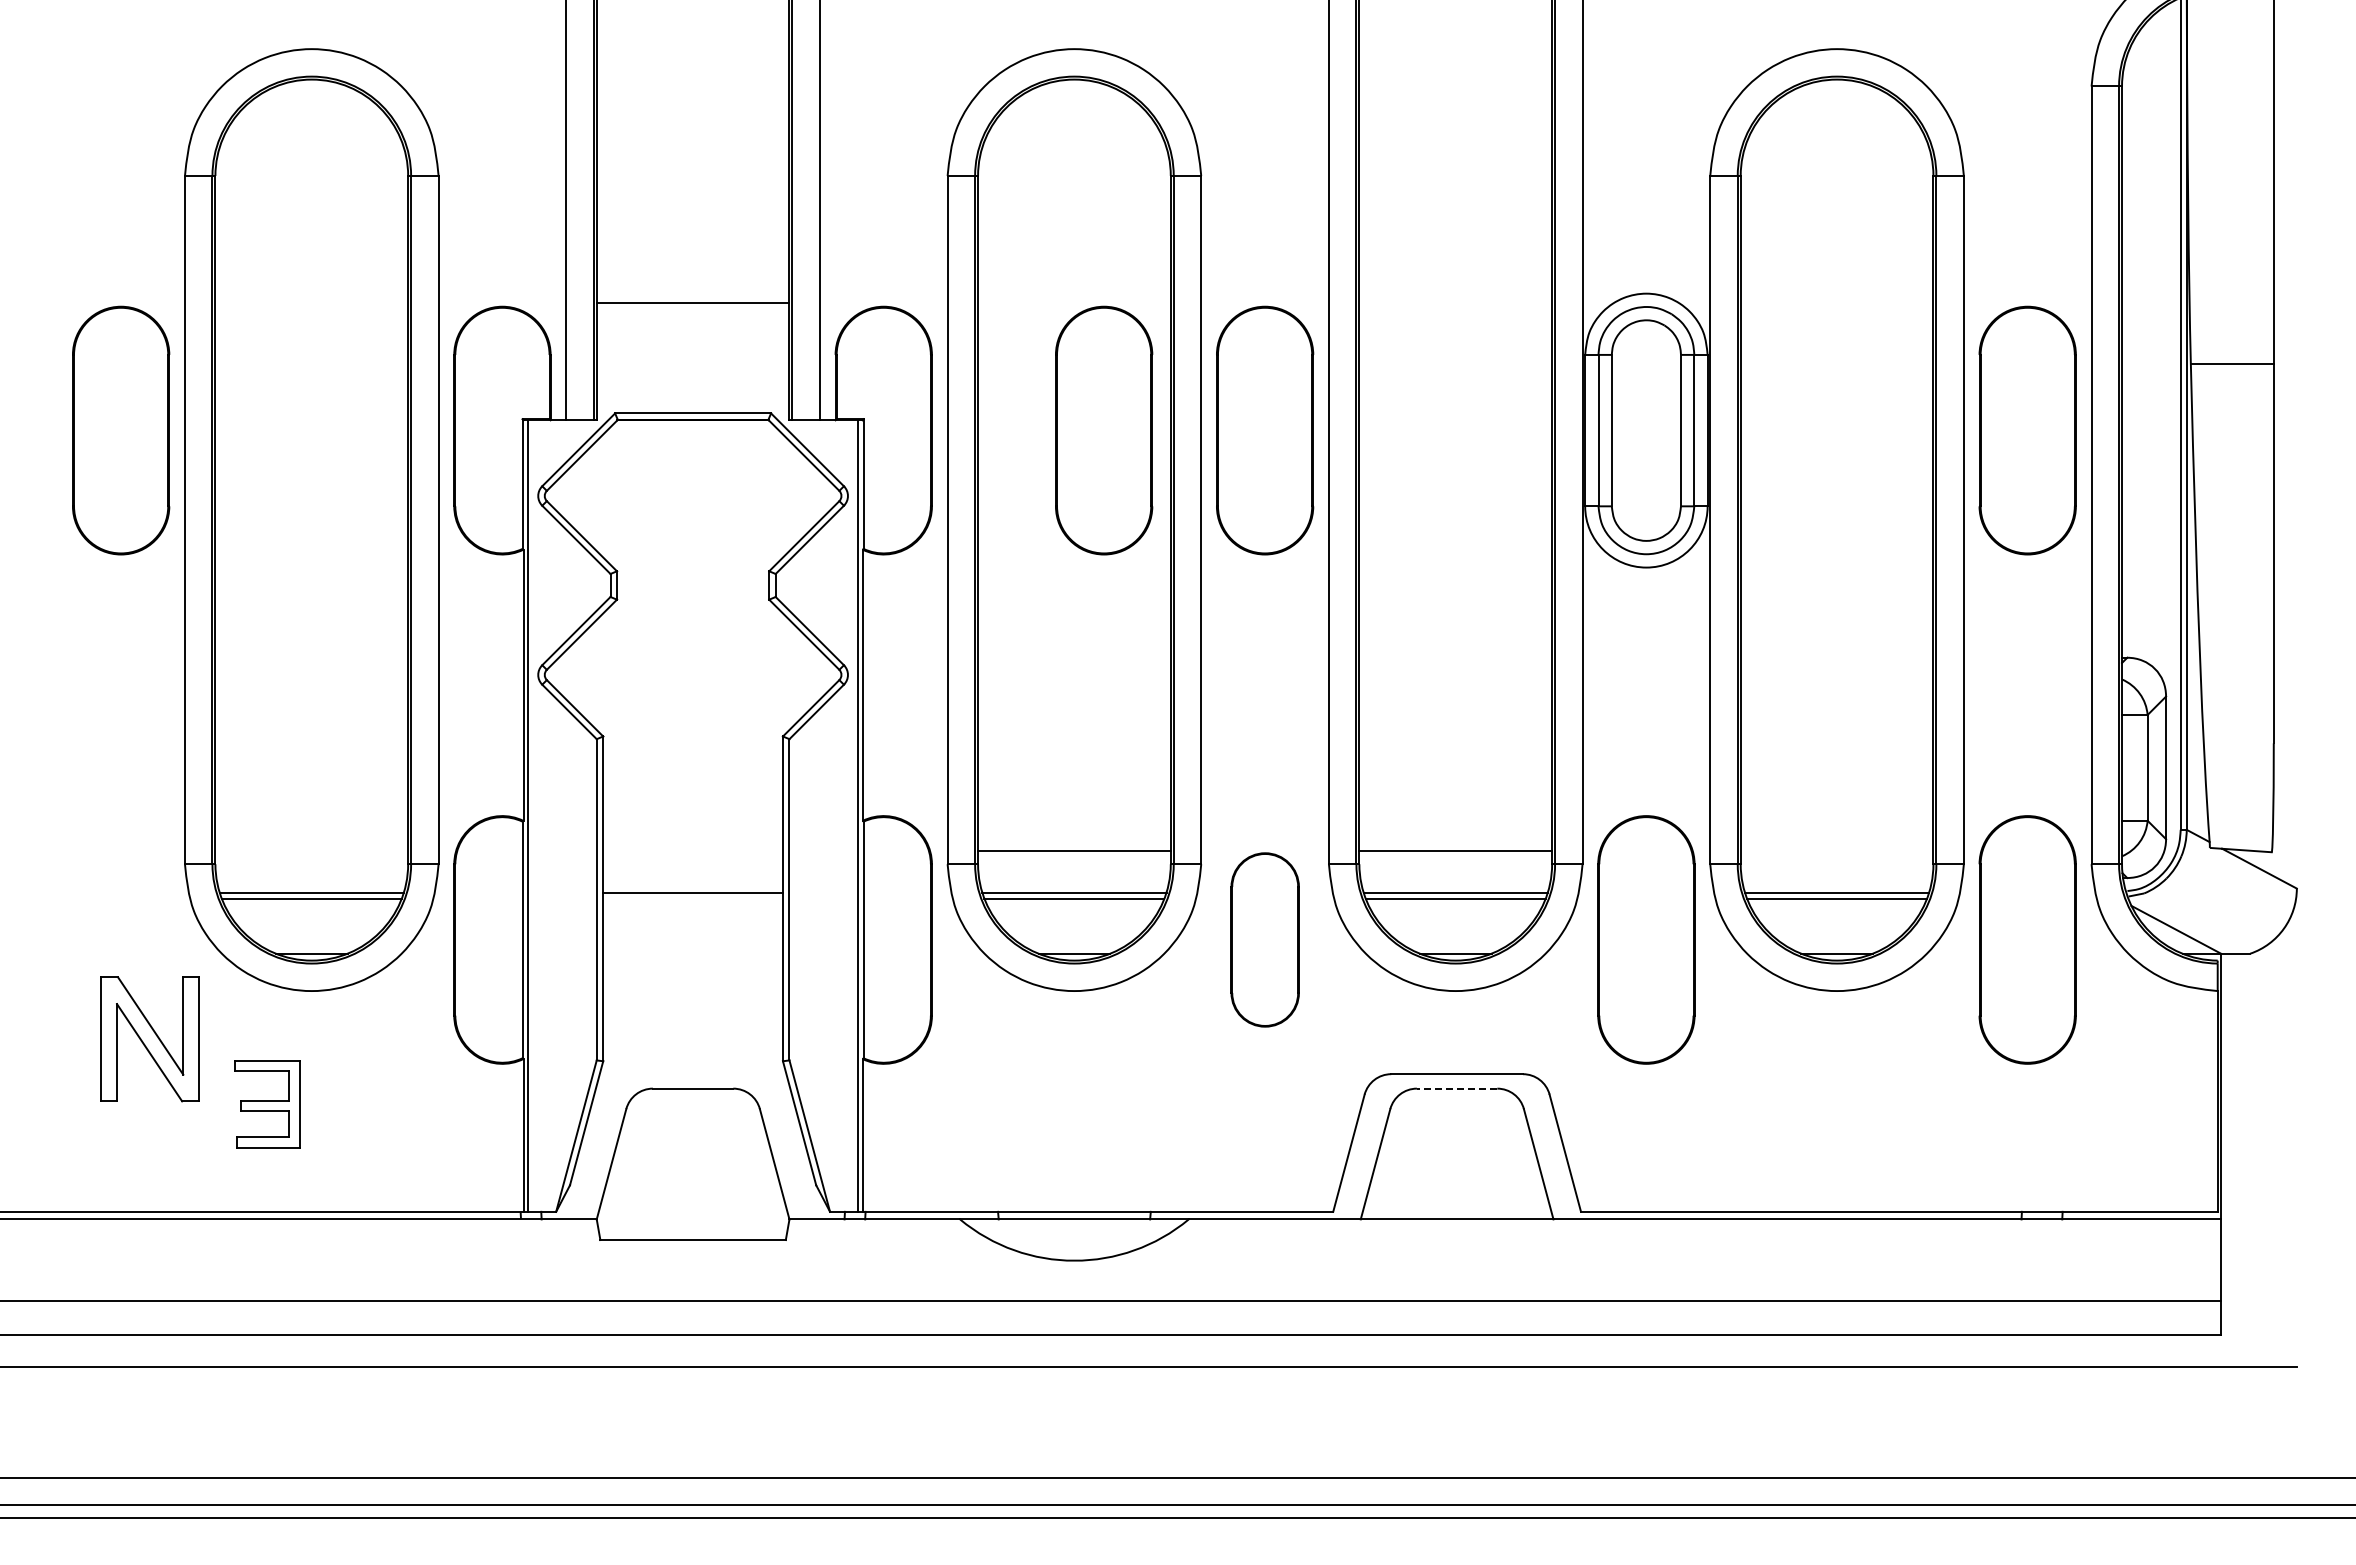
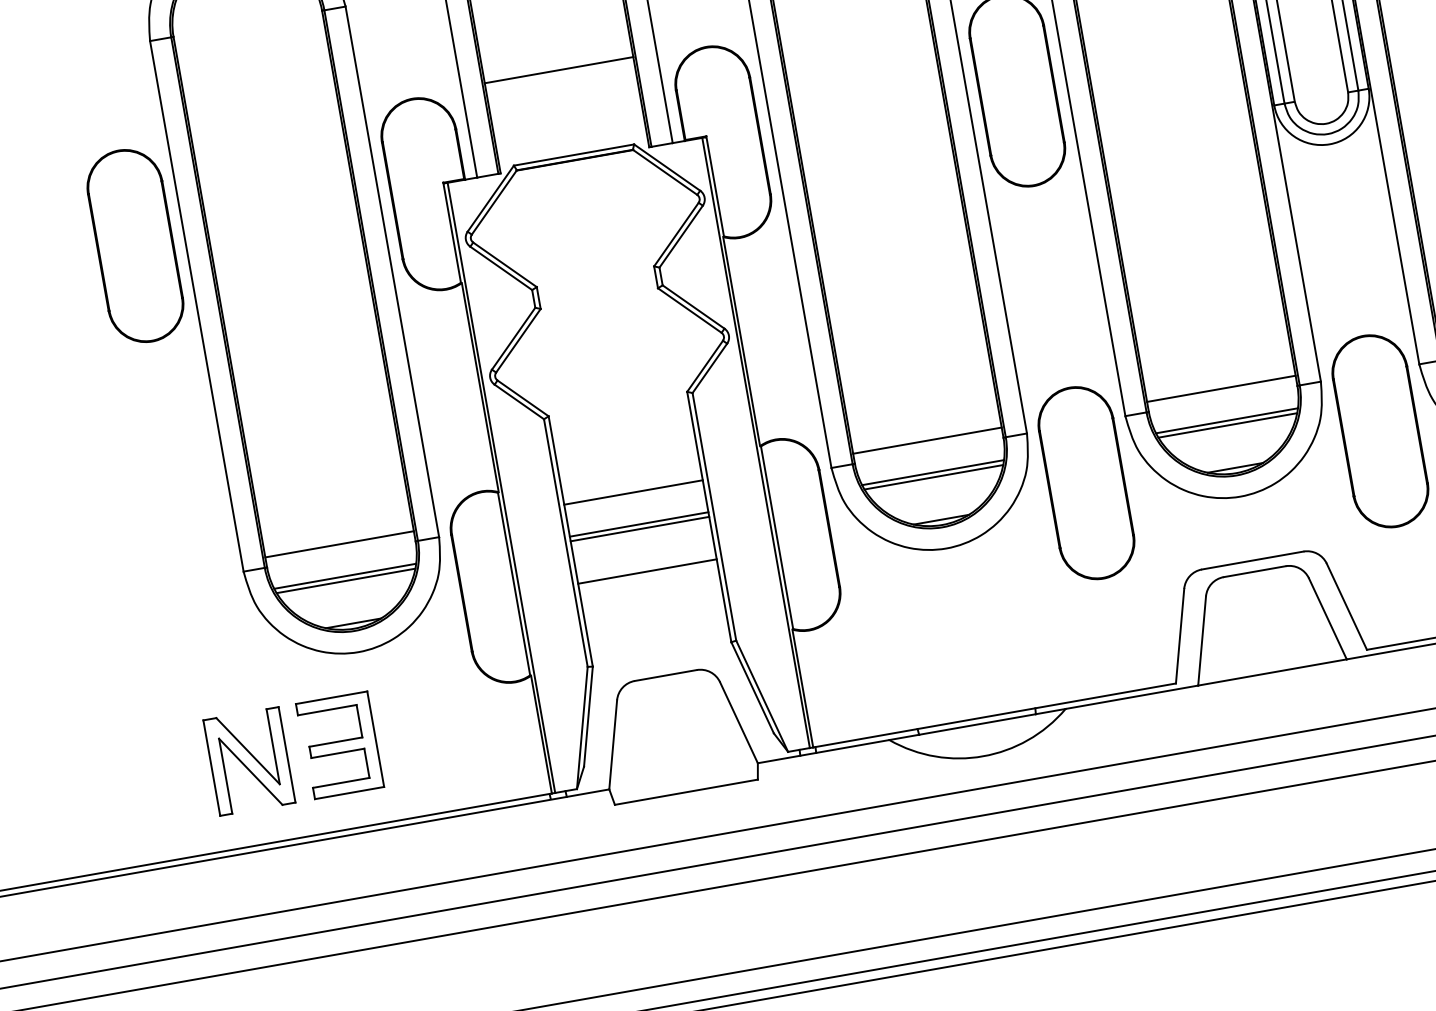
part: (1104, 430) -> (893, 112), removed
line: (311, 851) -> (339, 544), added
line: (692, 851) -> (633, 492), added
line: (692, 898) -> (639, 529), added
part: (1265, 939) -> (1086, 482), size x1.43
line: (692, 953) -> (646, 571), added
part: (149, 1039) -> (248, 761), moved
line: (1456, 1088) -> (1254, 571), dashed -> solid
part: (267, 1103) -> (339, 744), size x1.43

